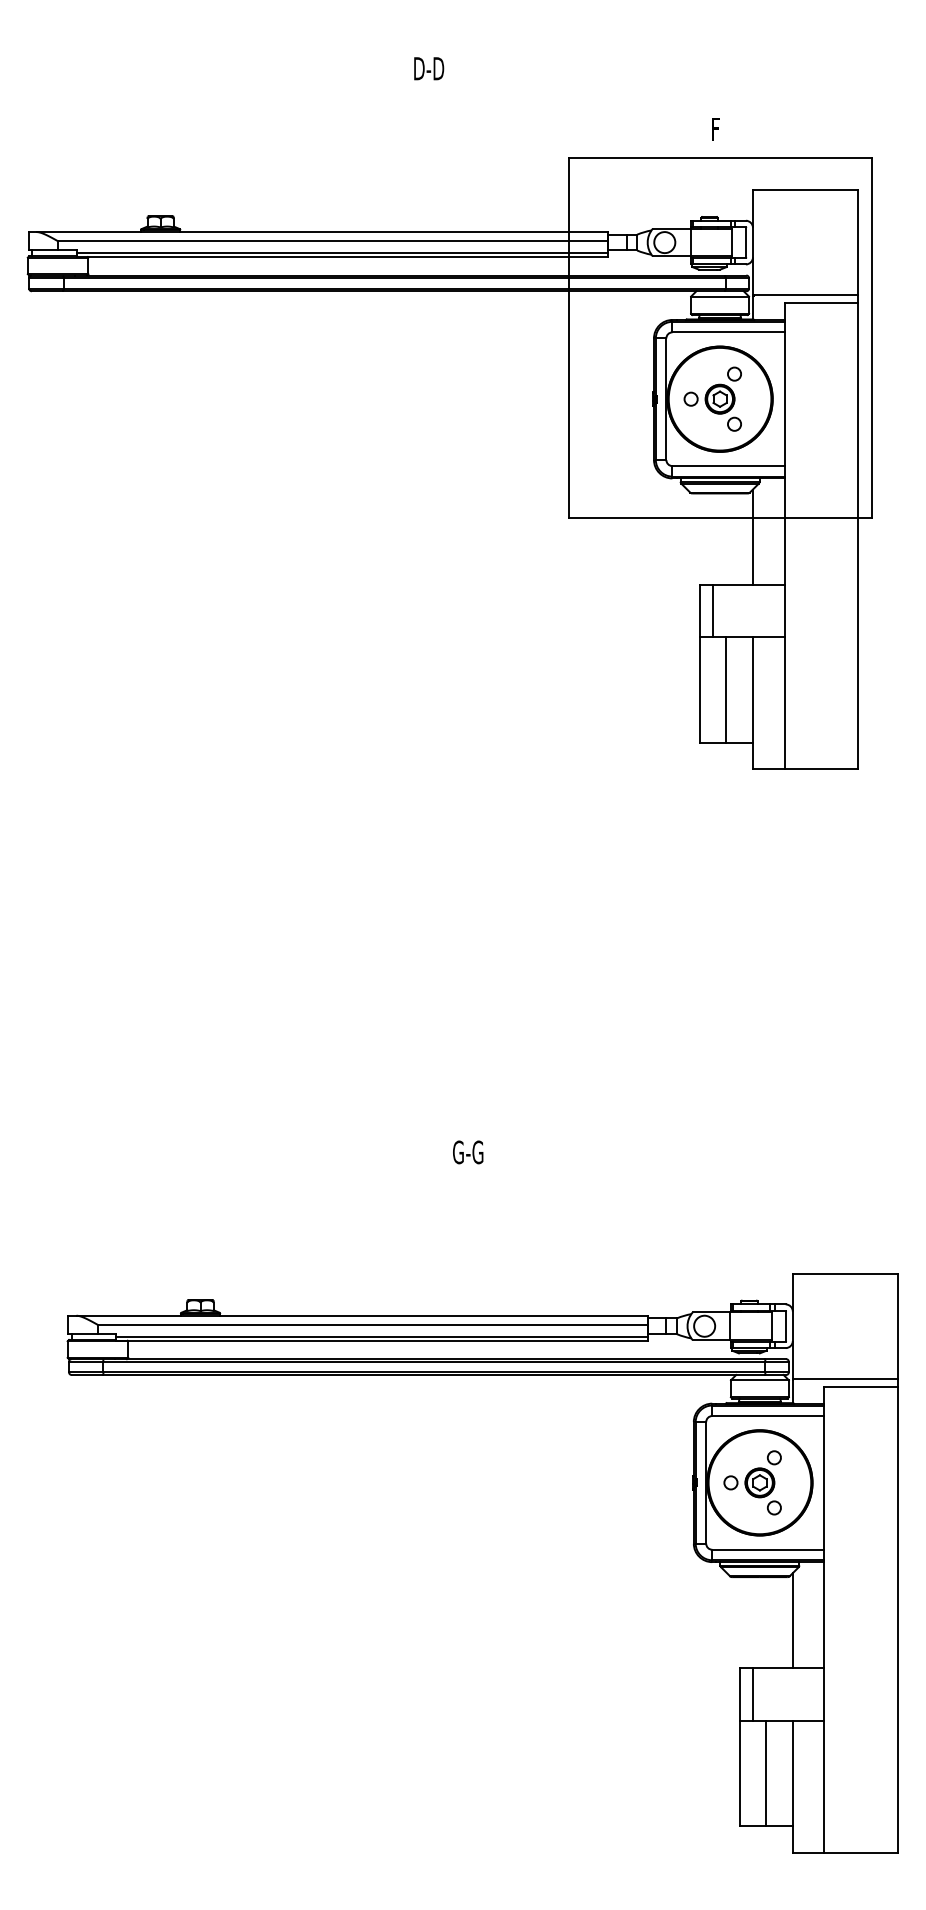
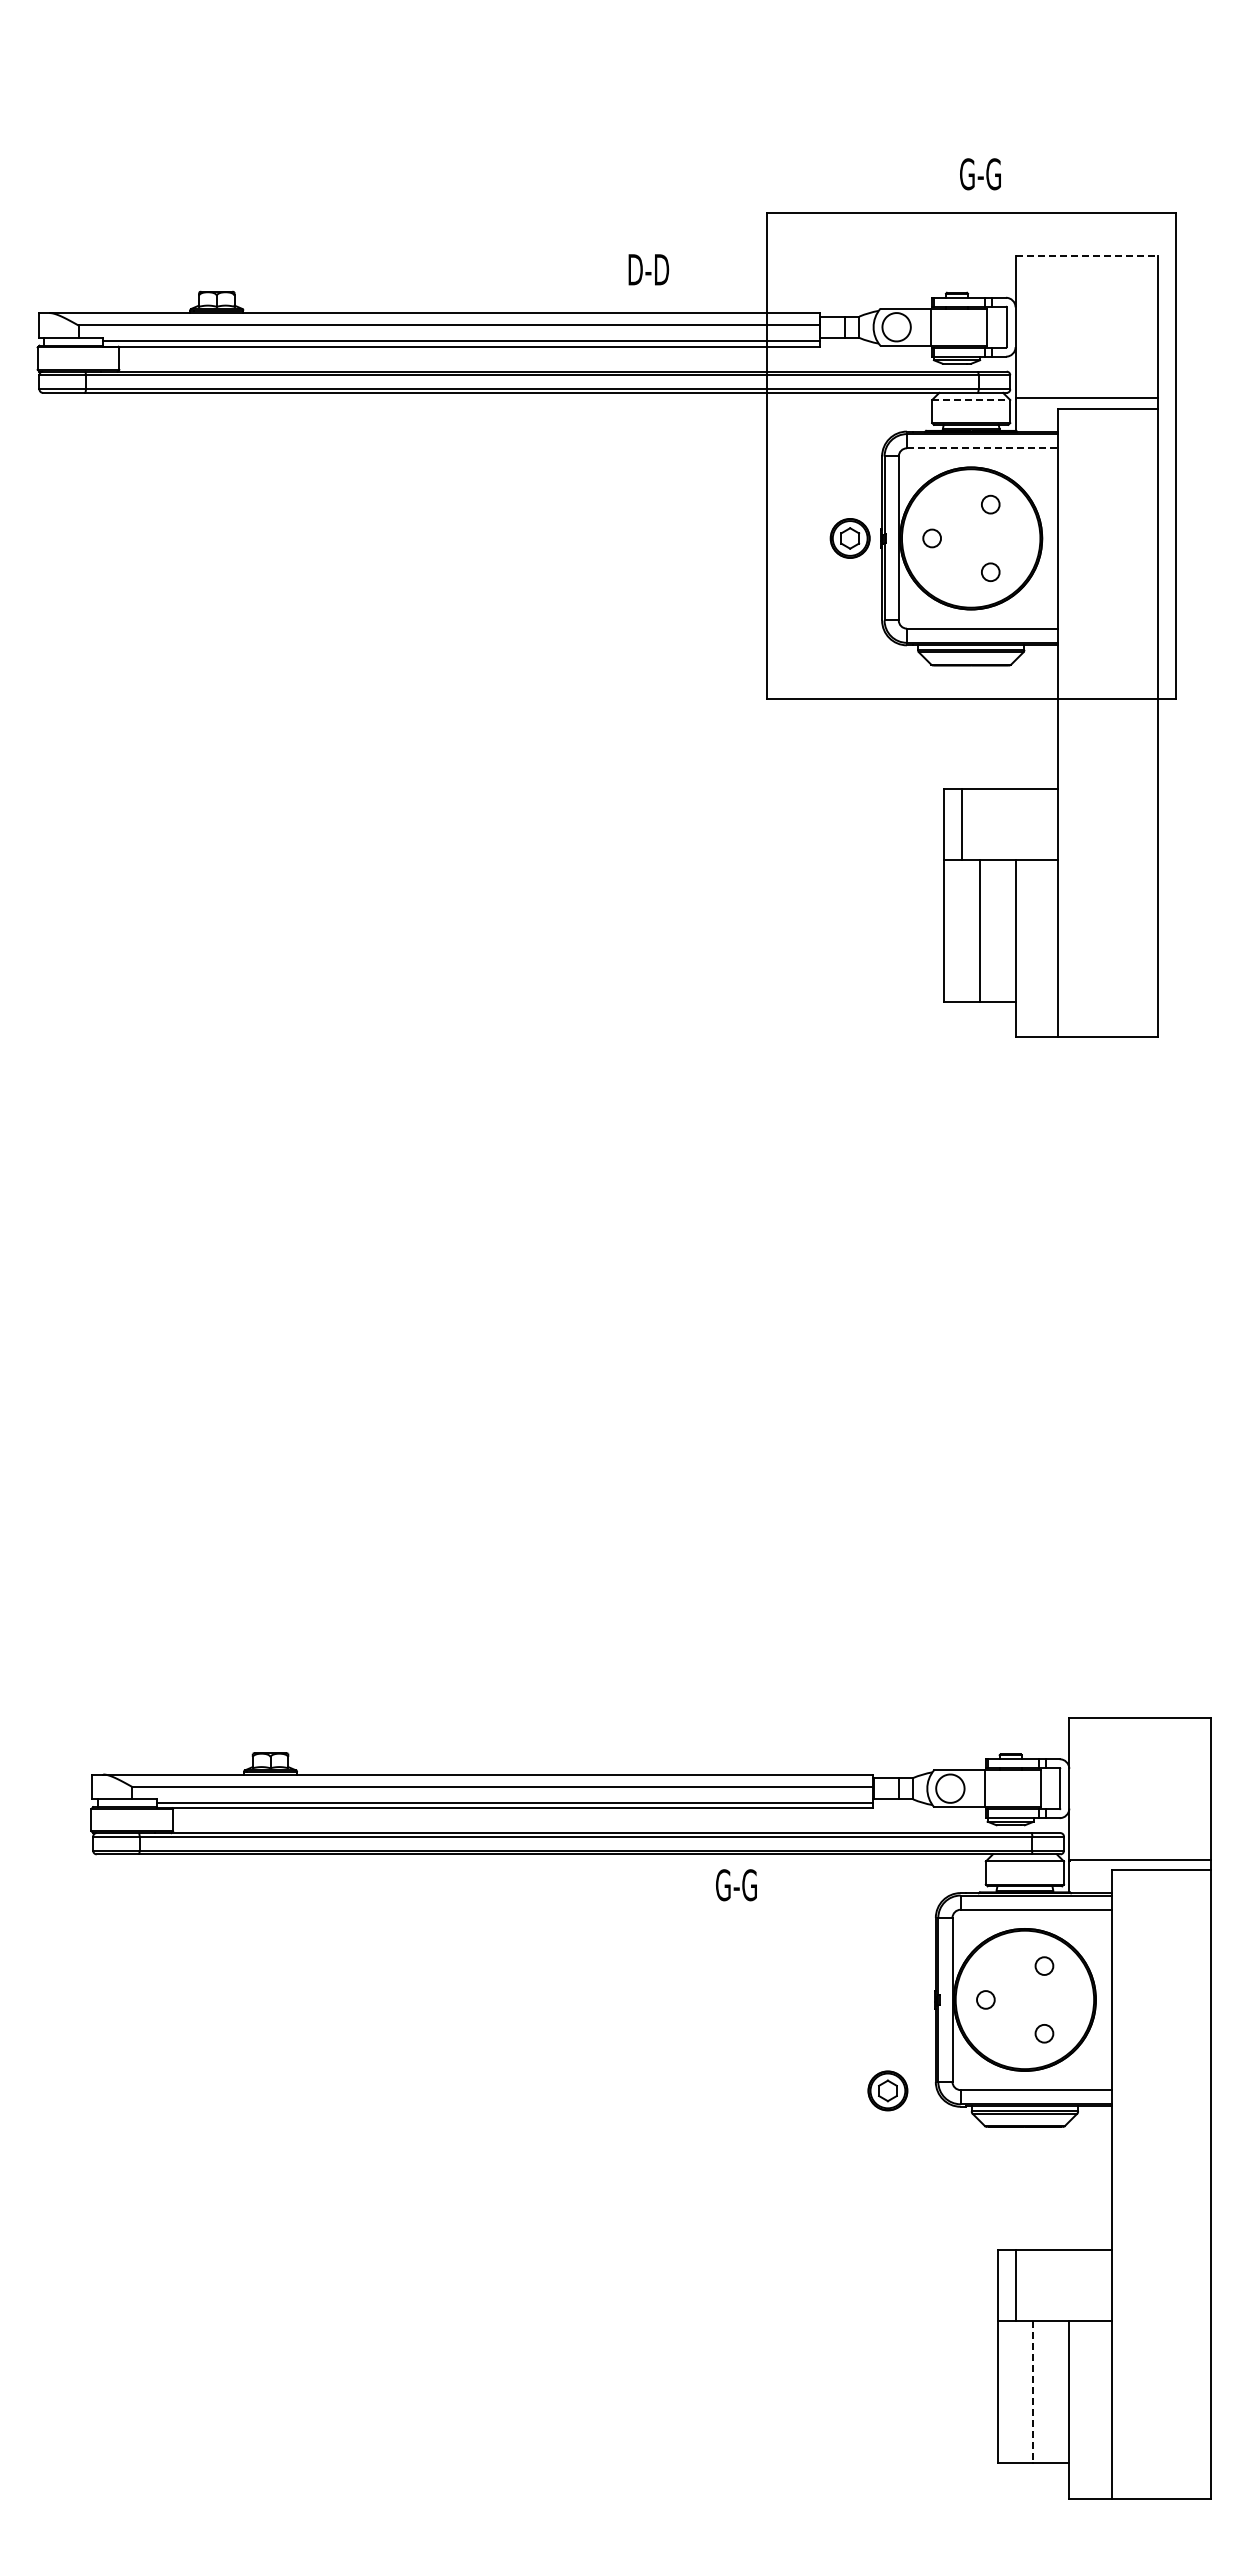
text: (428, 68) -> (648, 269), moved
text: (726, 129) -> (980, 174), F -> G-G
line: (806, 190) -> (1087, 256), solid -> dashed
line: (720, 296) -> (971, 400), solid -> dashed
line: (728, 332) -> (982, 448), solid -> dashed
part: (719, 399) -> (849, 538), moved
line: (752, 537) -> (1015, 724), removed
text: (468, 1152) -> (736, 1885), moved
part: (759, 1482) -> (887, 2090), moved
line: (792, 1620) -> (1069, 2185), removed
line: (766, 1773) -> (1033, 2392), solid -> dashed

